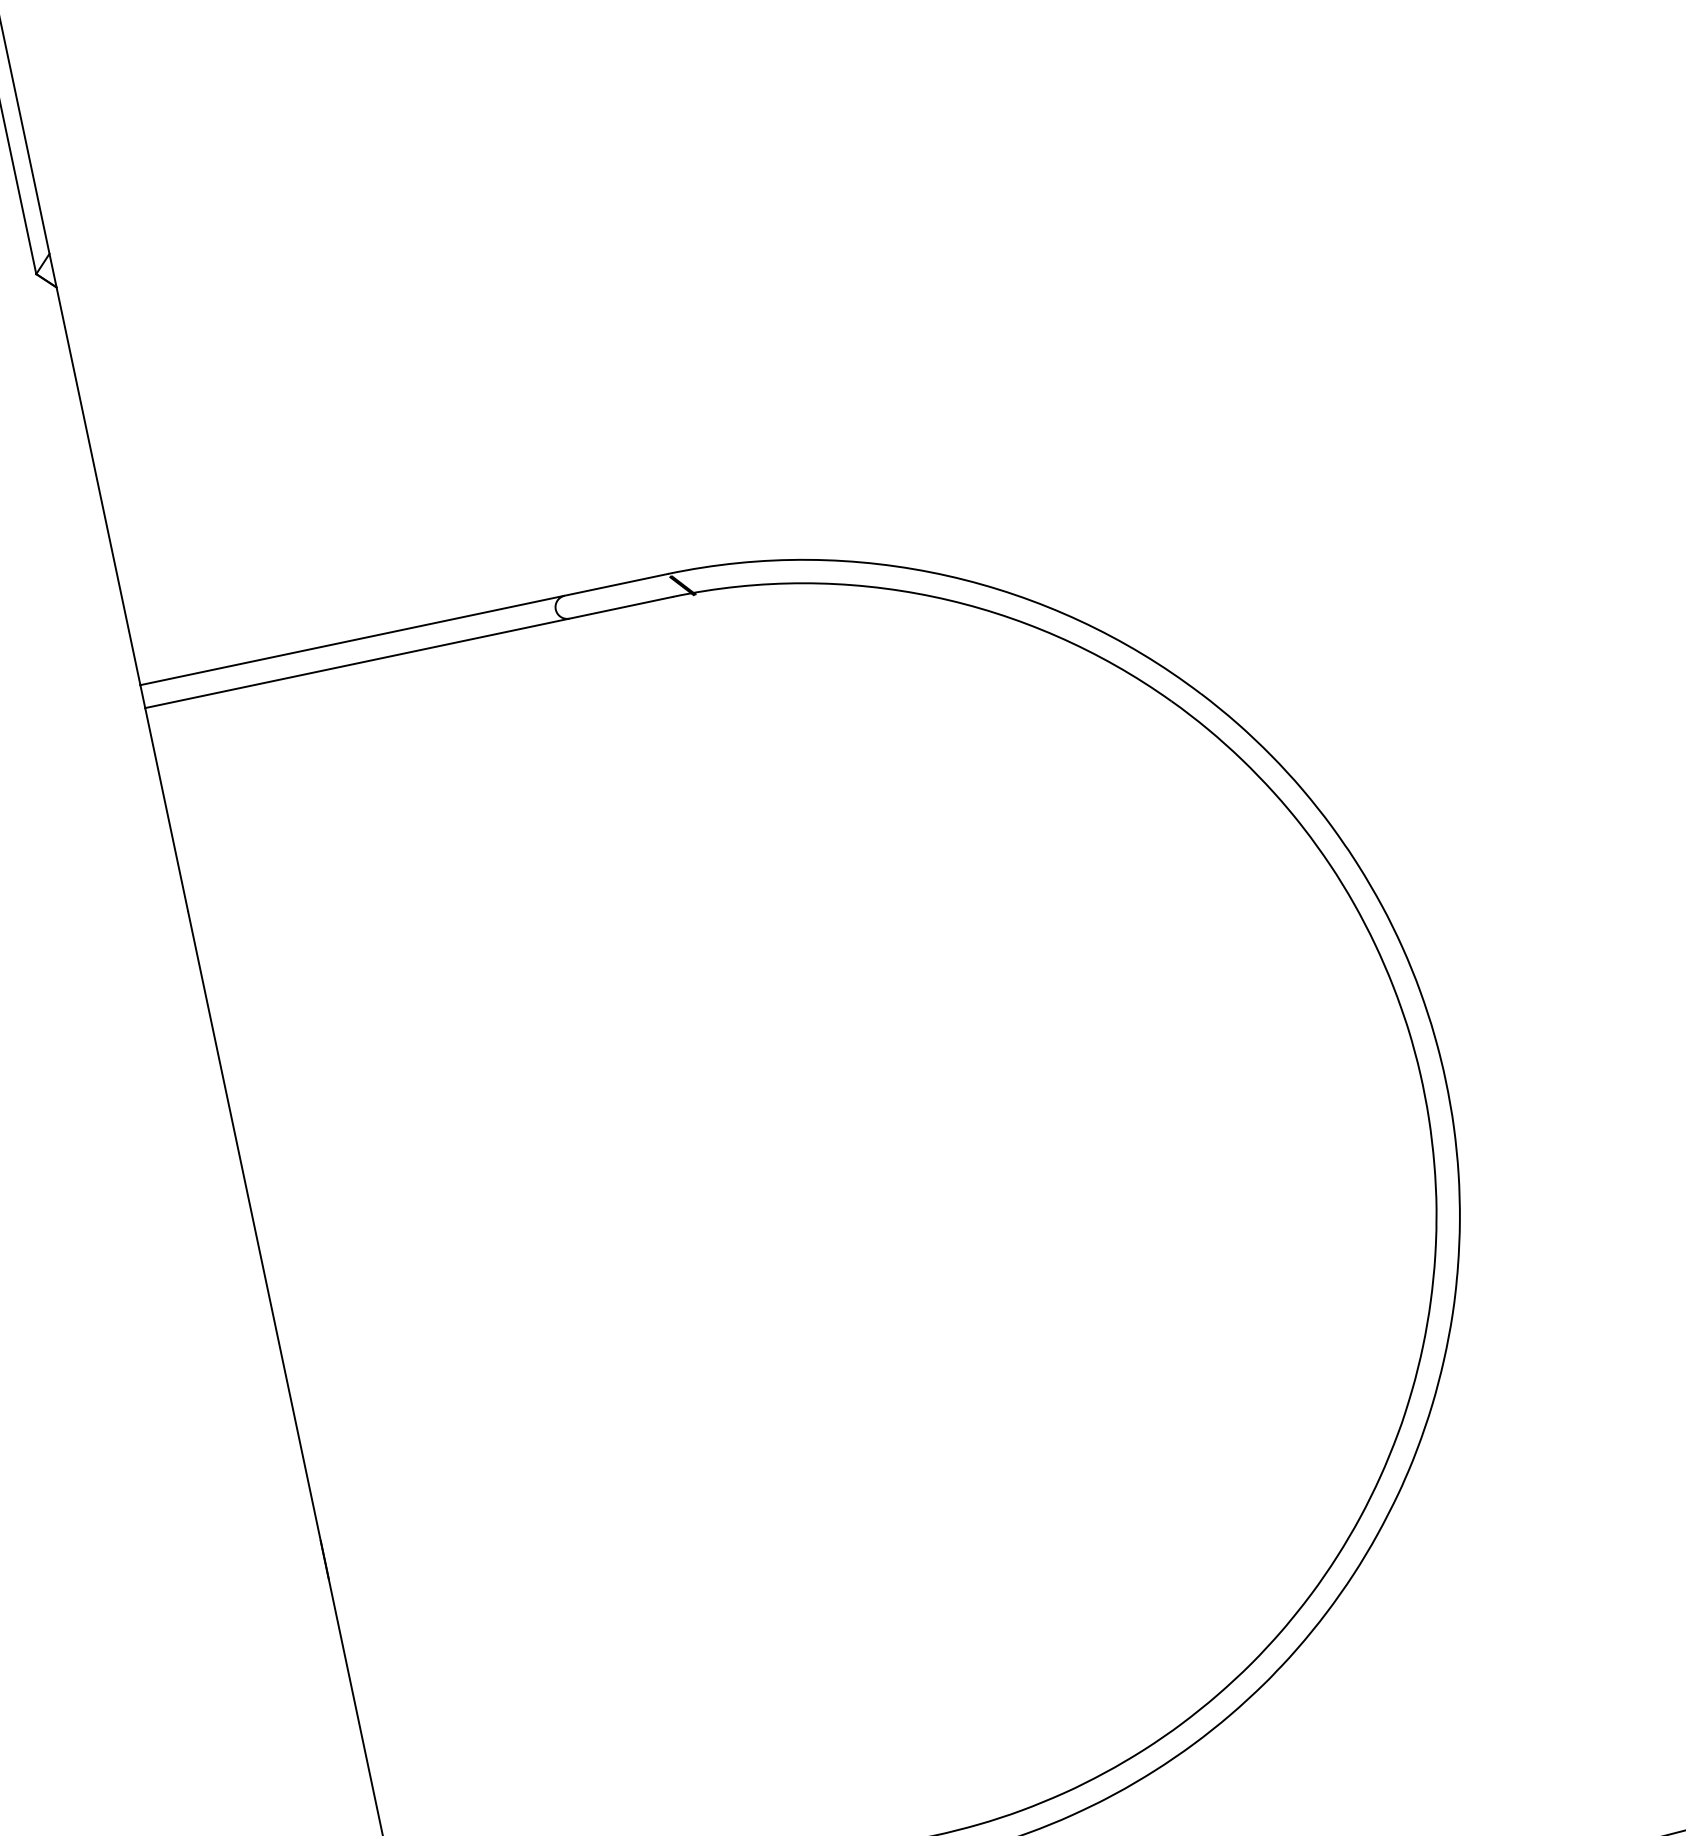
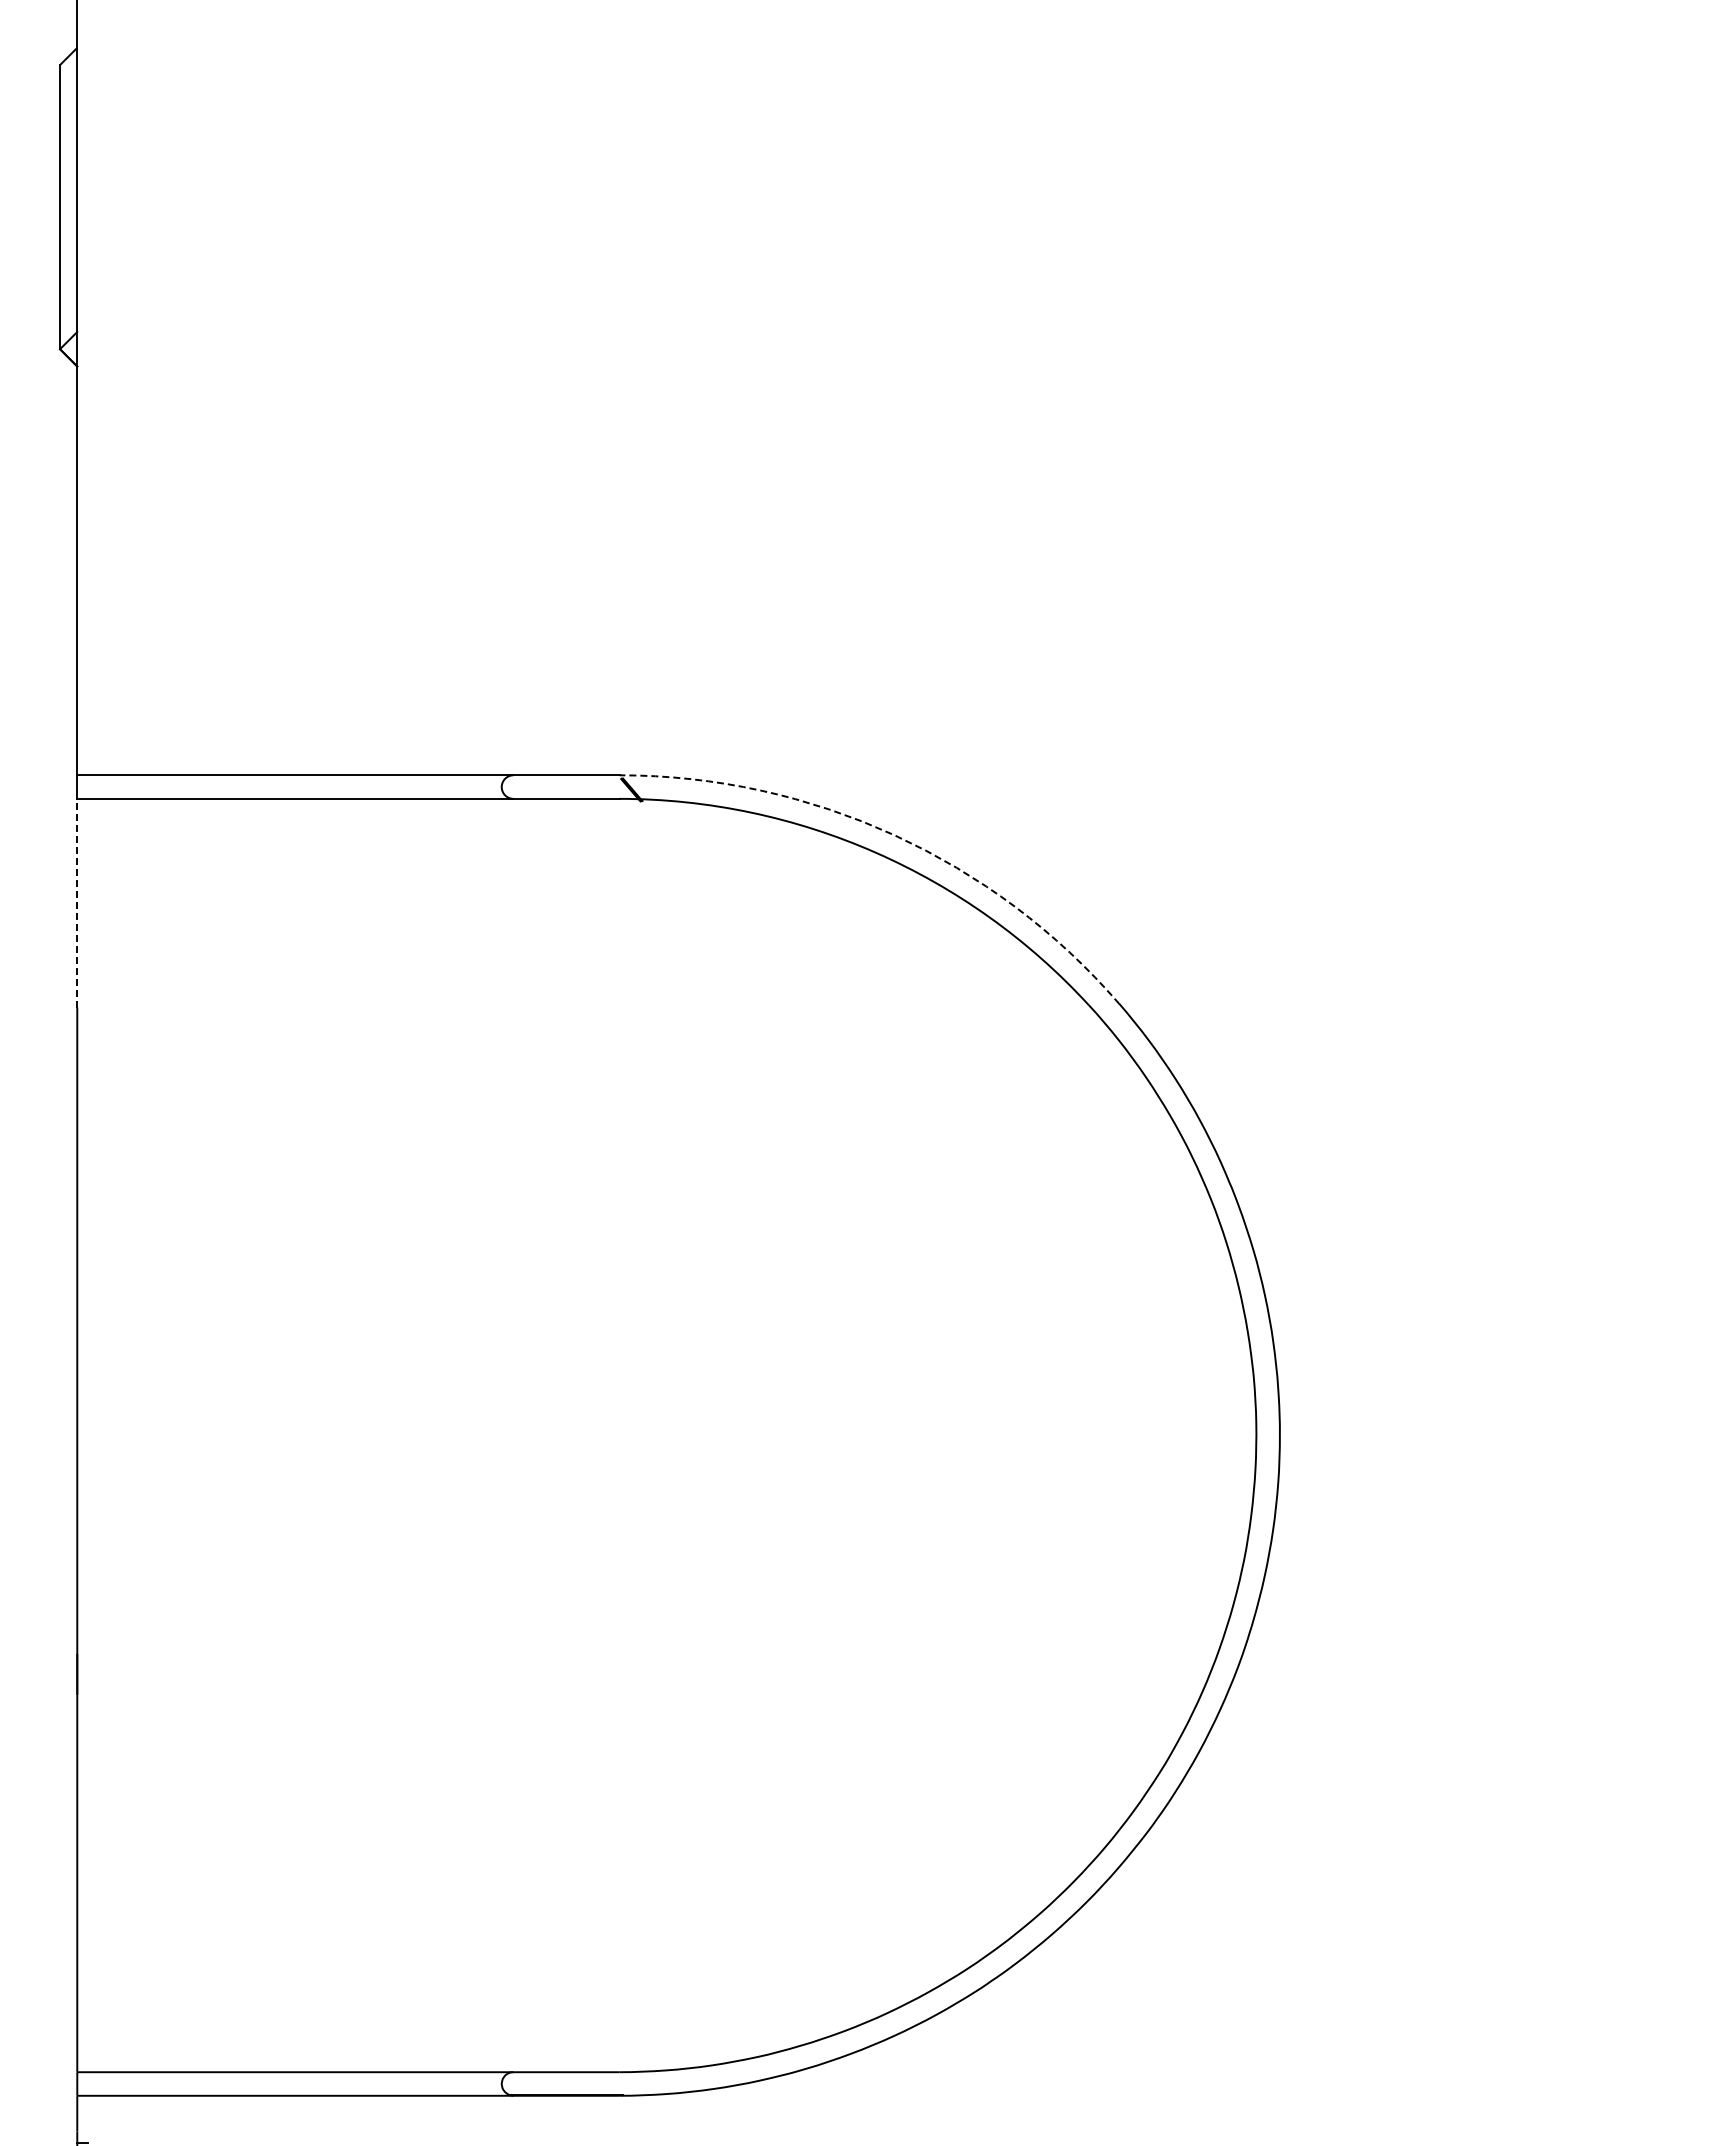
arc: (947, 576) -> (894, 835), solid -> dashed
line: (166, 808) -> (77, 902), solid -> dashed

